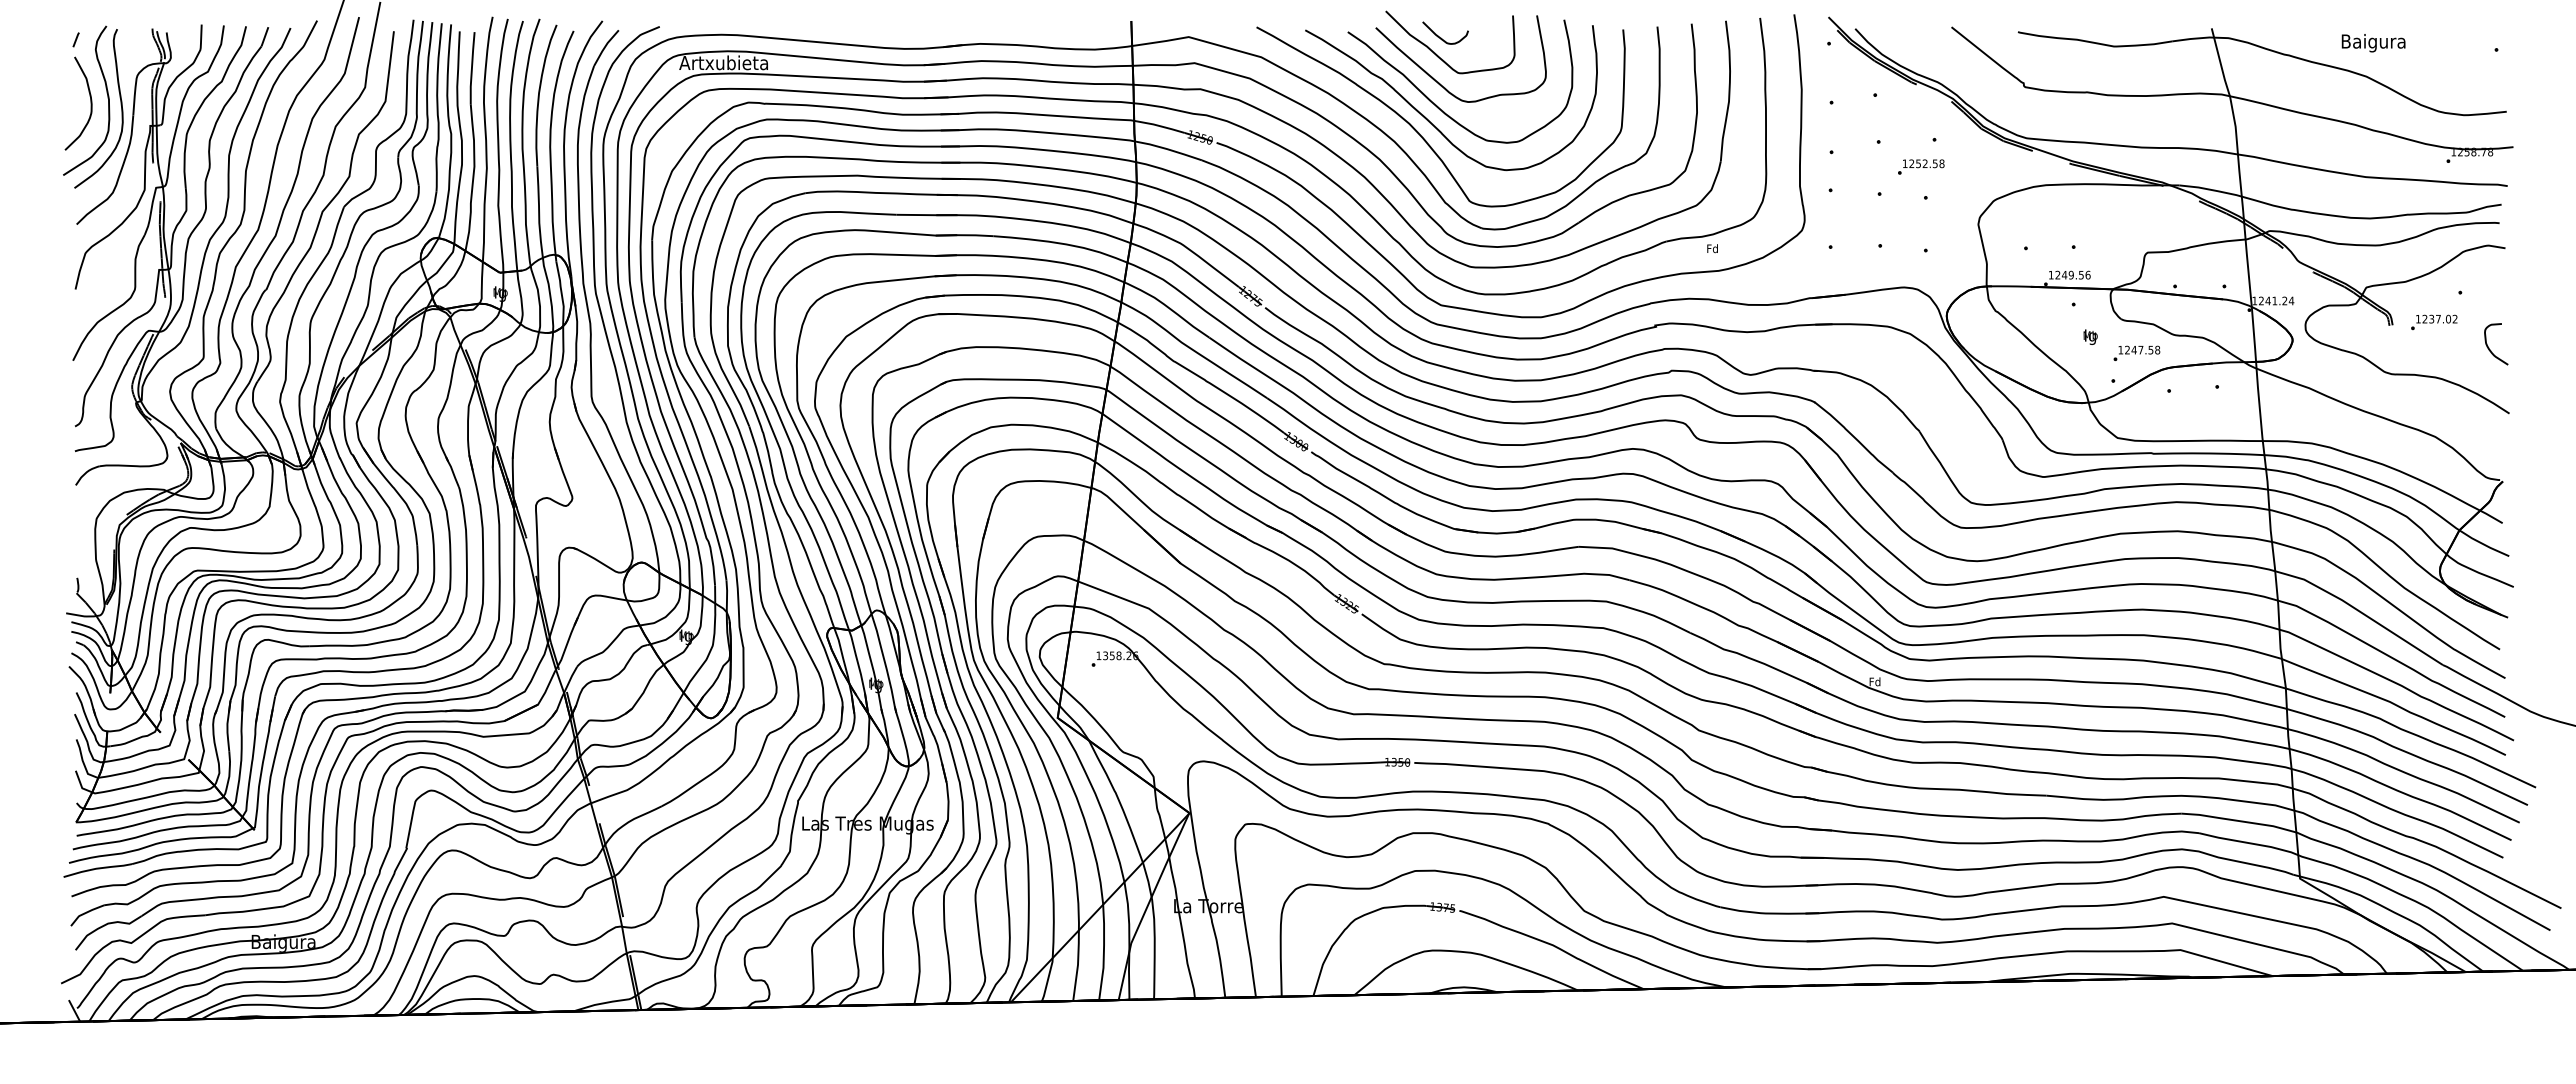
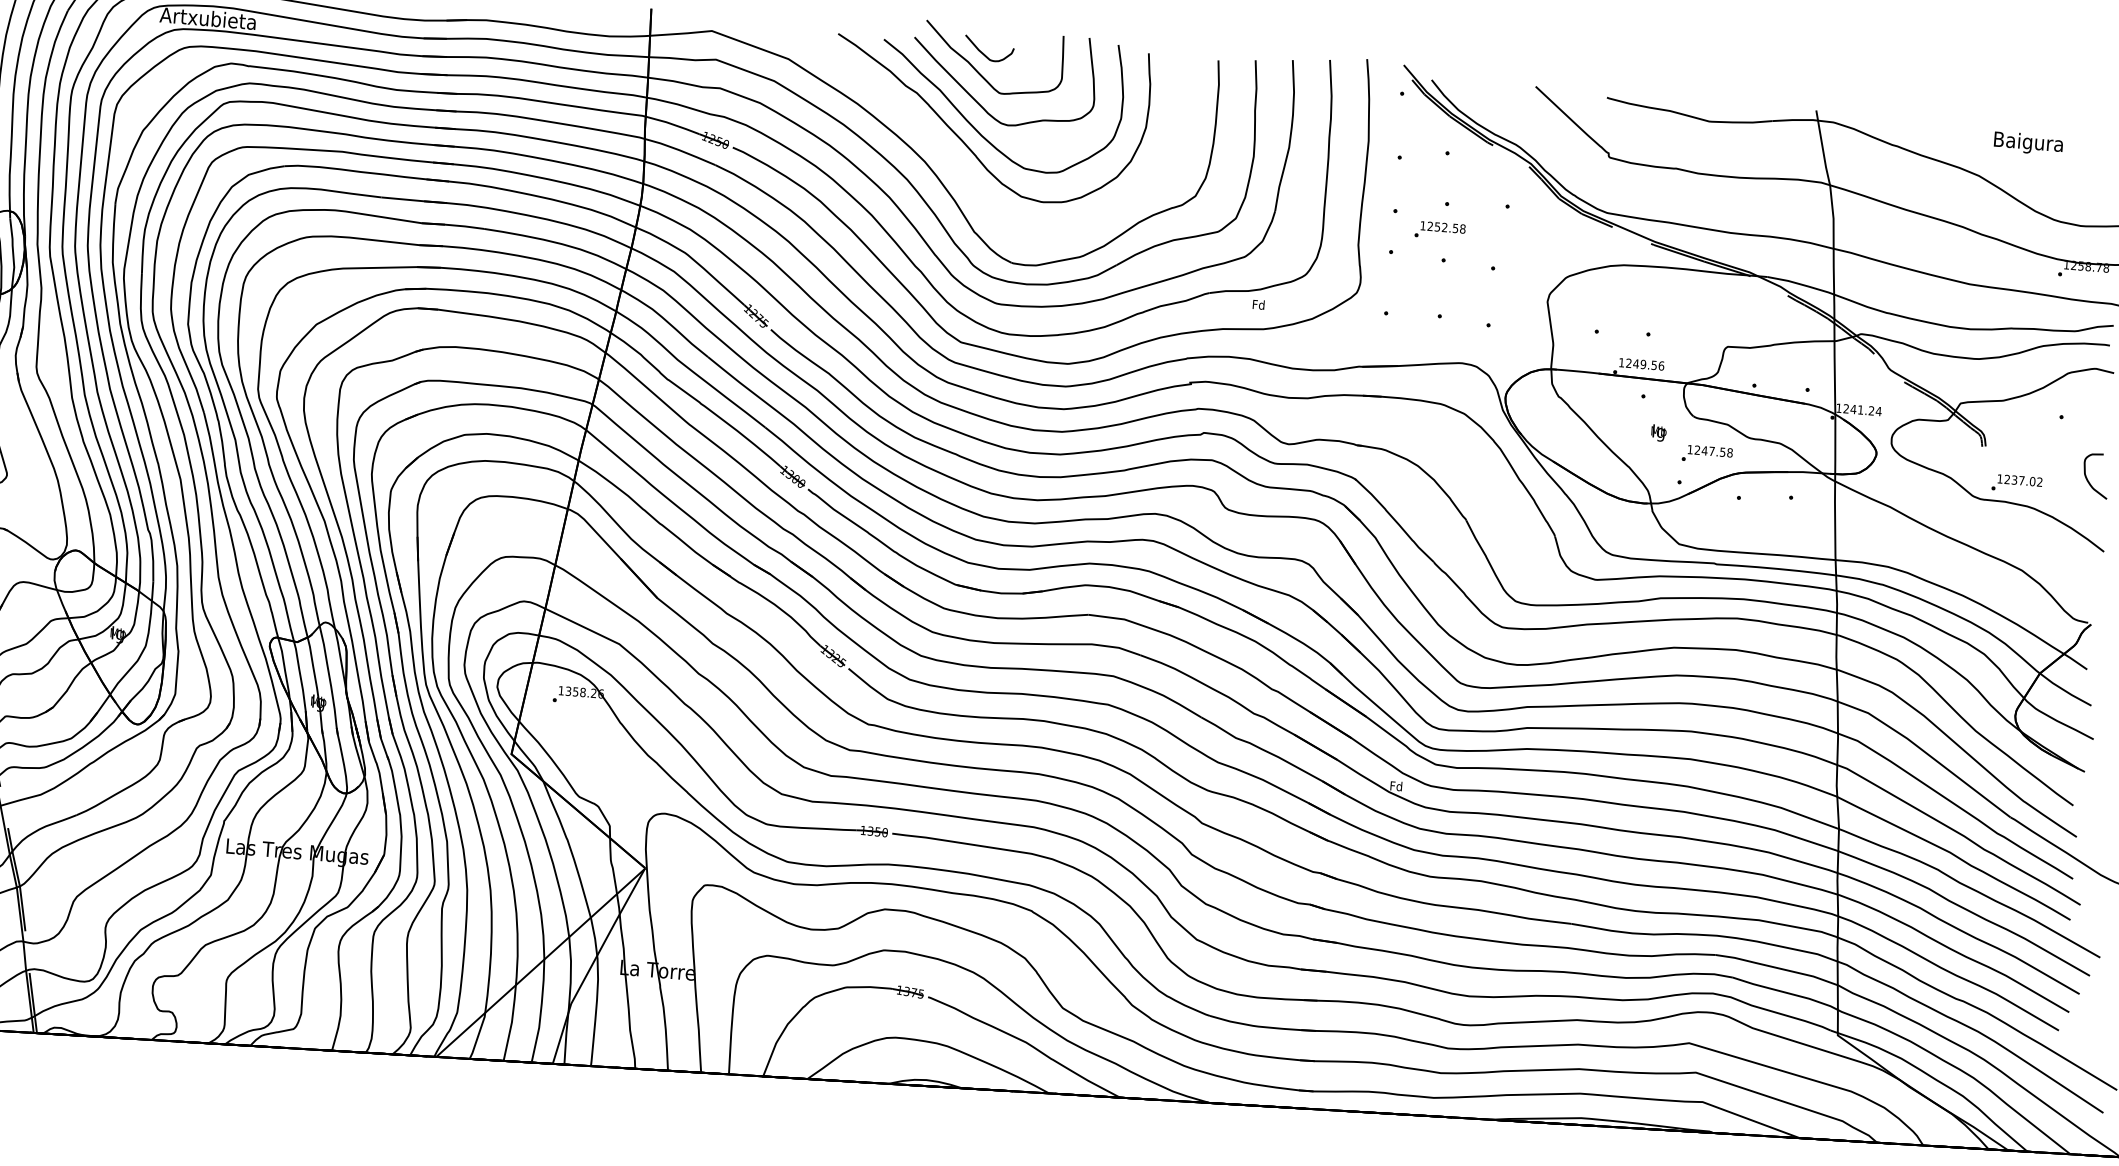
text: (2373, 43) -> (2028, 143), moved
curve: (1418, 131) -> (951, 152), removed
text: (1921, 166) -> (1440, 230), moved
text: (2434, 322) -> (2017, 483), moved

